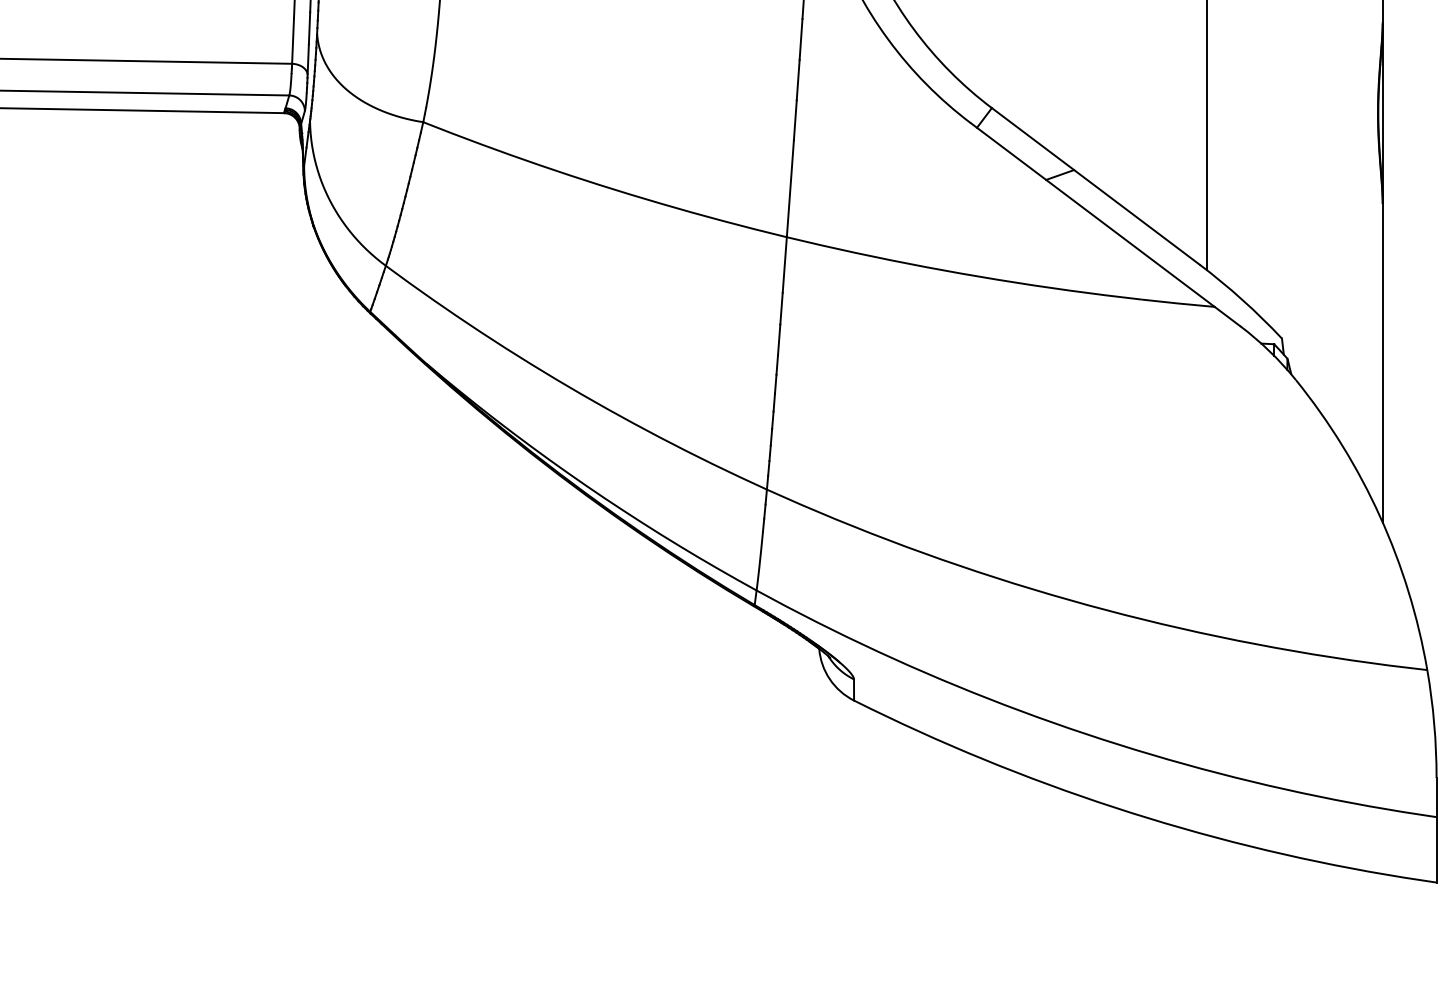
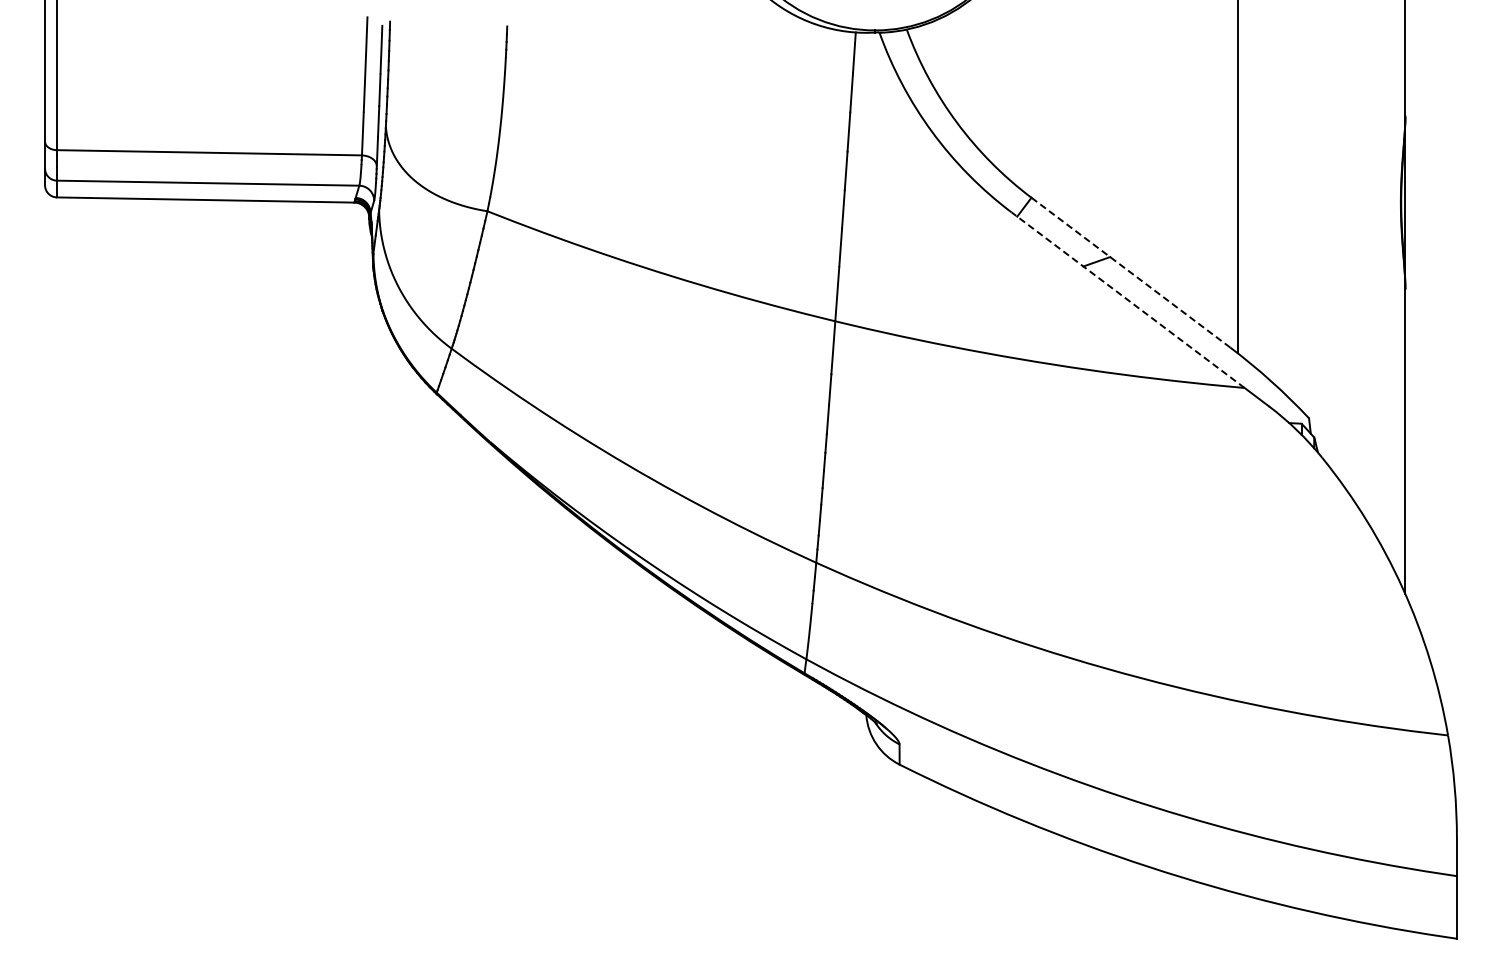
line: (1096, 186) -> (1131, 272), solid -> dashed
line: (1092, 214) -> (1127, 299), solid -> dashed

